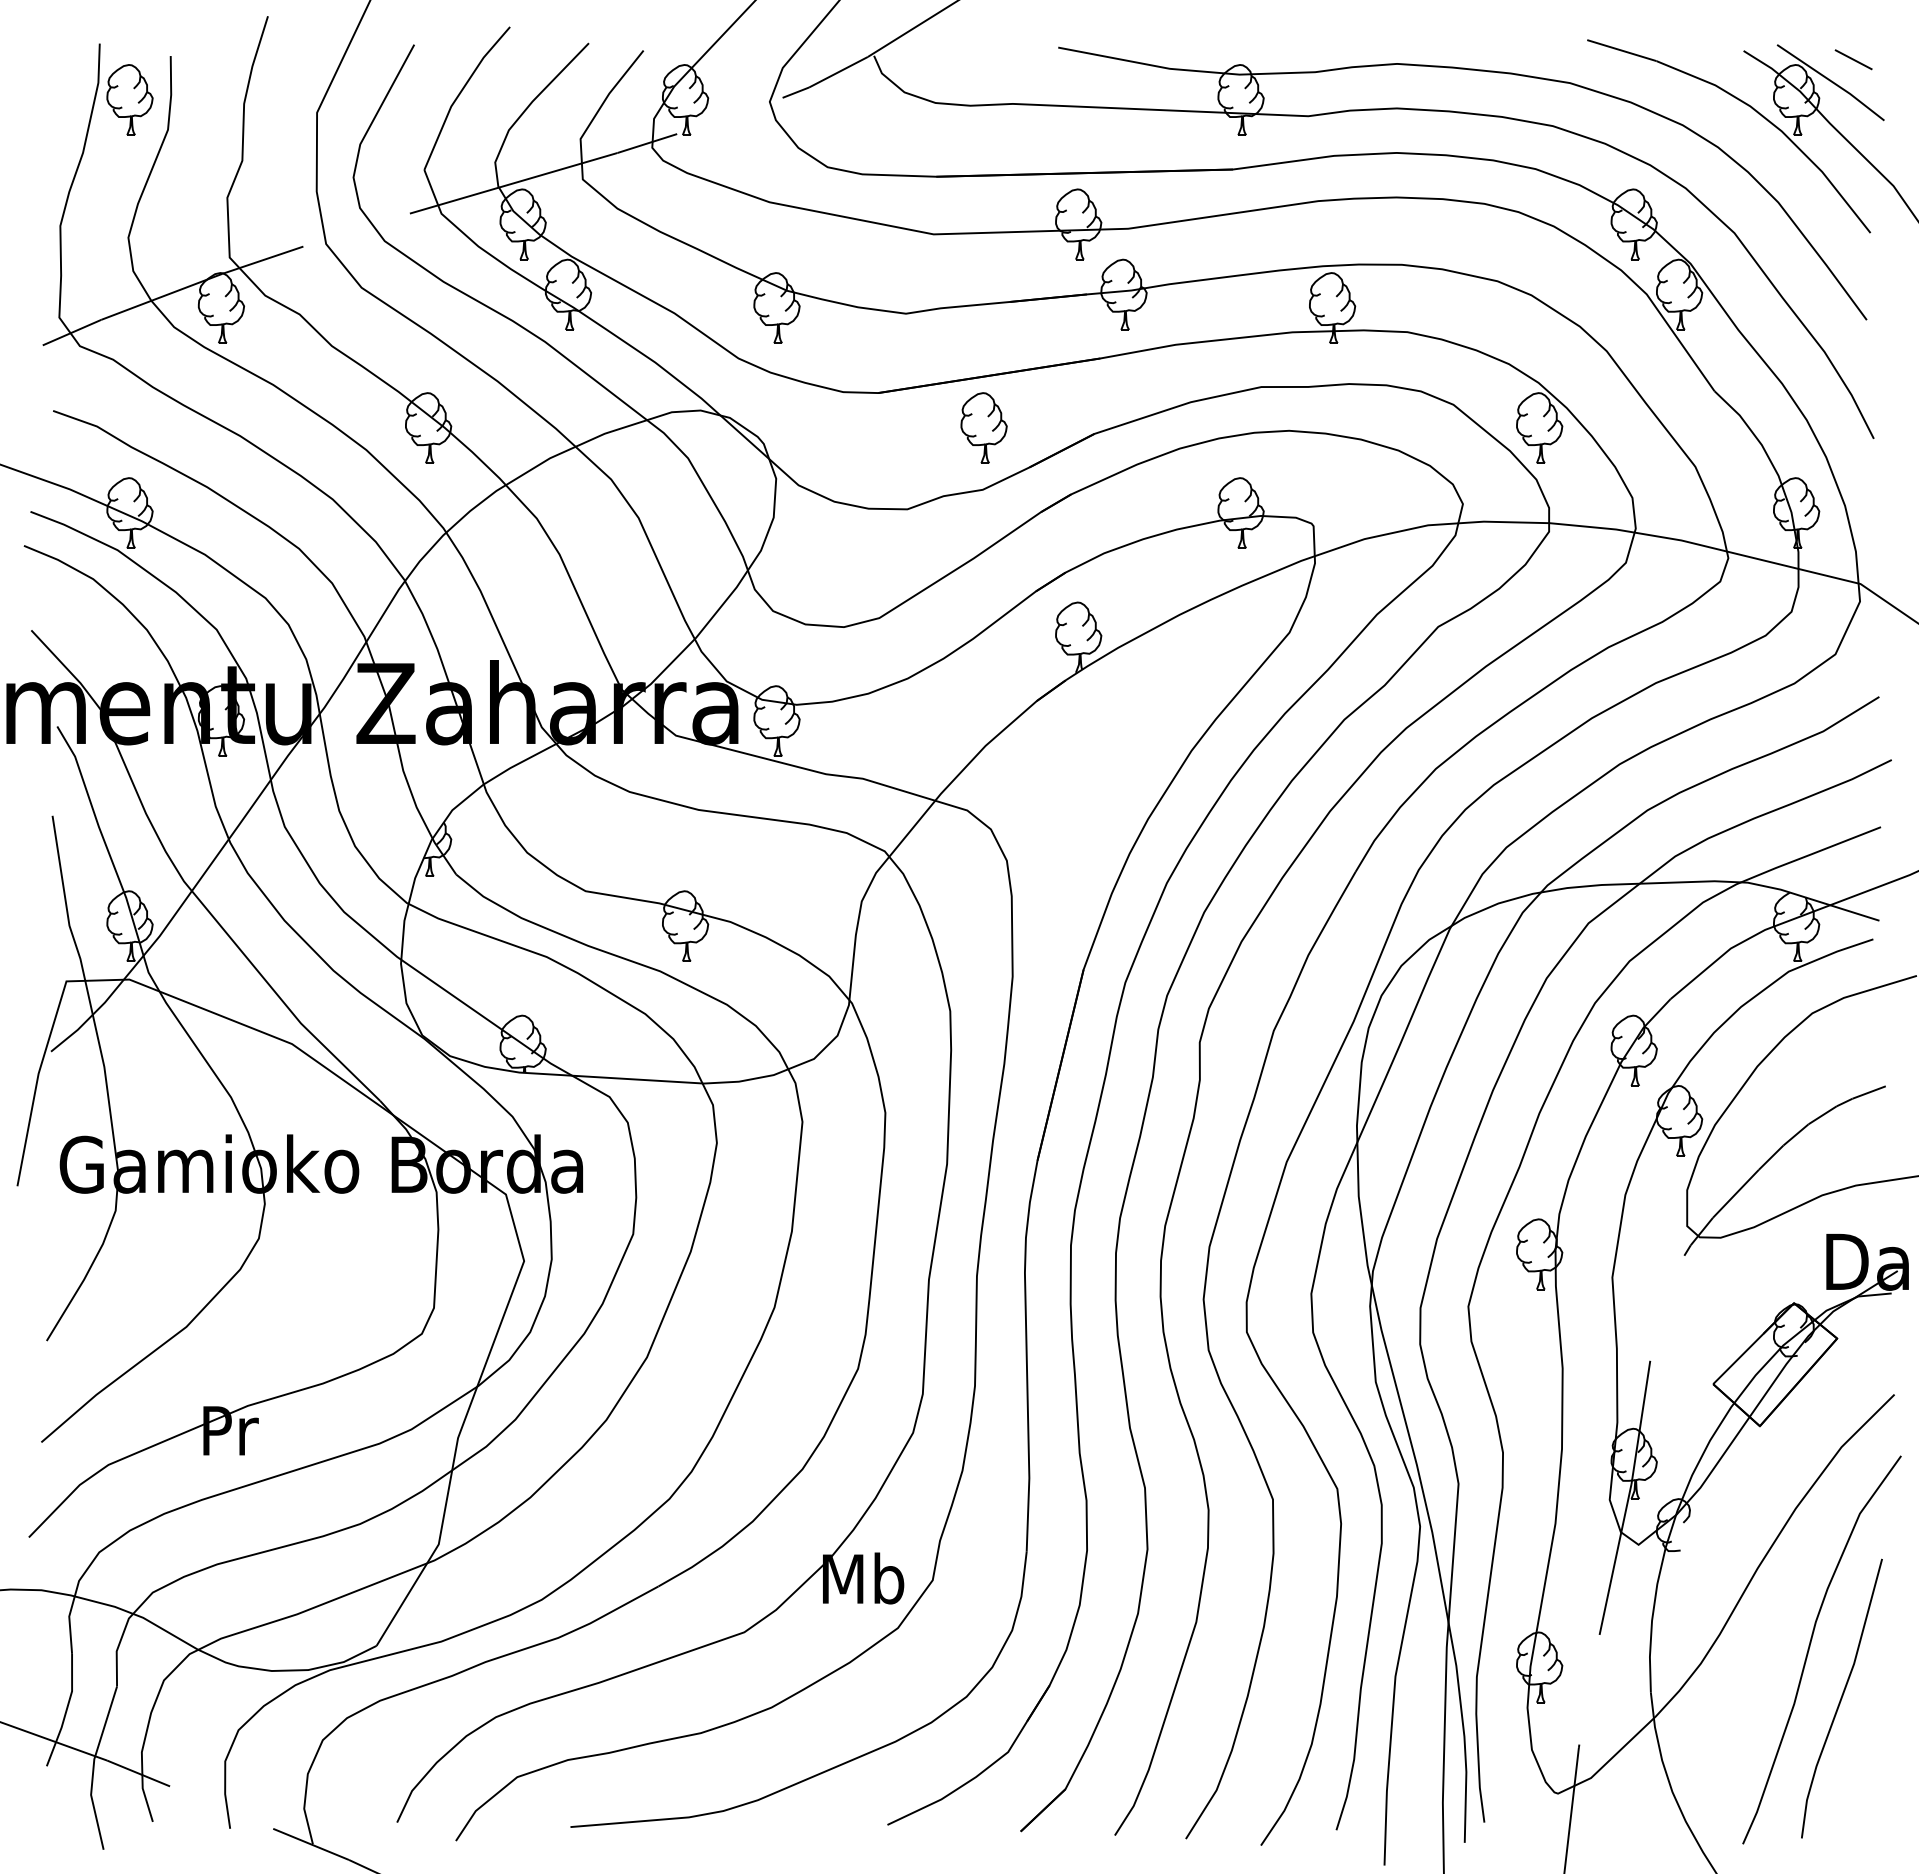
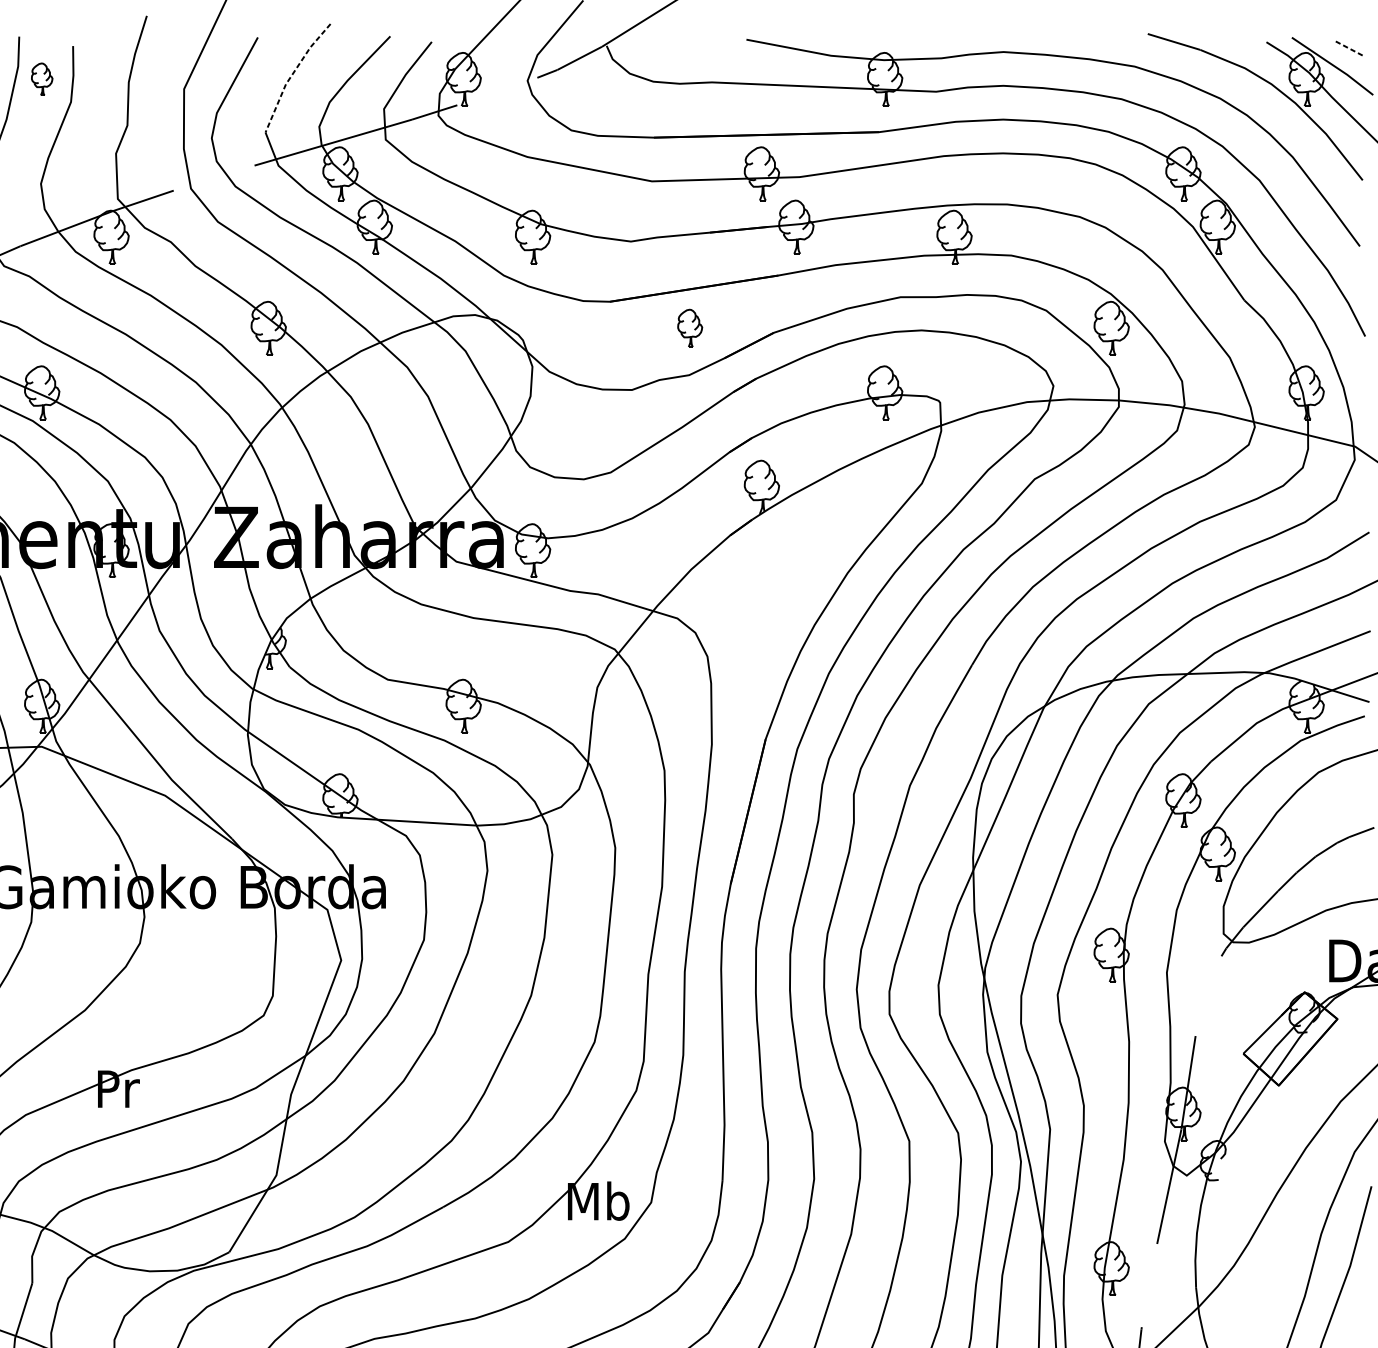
line: (1854, 60) -> (1350, 49), solid -> dashed
line: (459, 94) -> (292, 75), solid -> dashed
part: (129, 99) -> (41, 79), size x0.6
part: (983, 427) -> (689, 327), size x0.7

